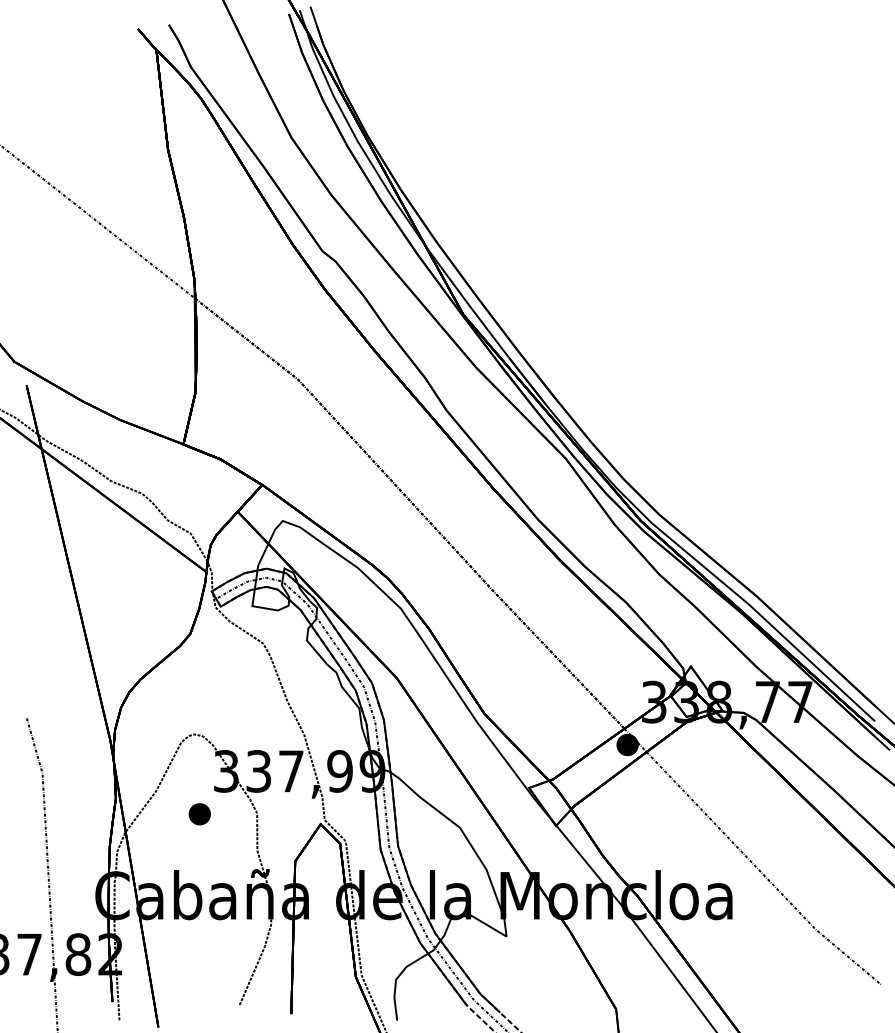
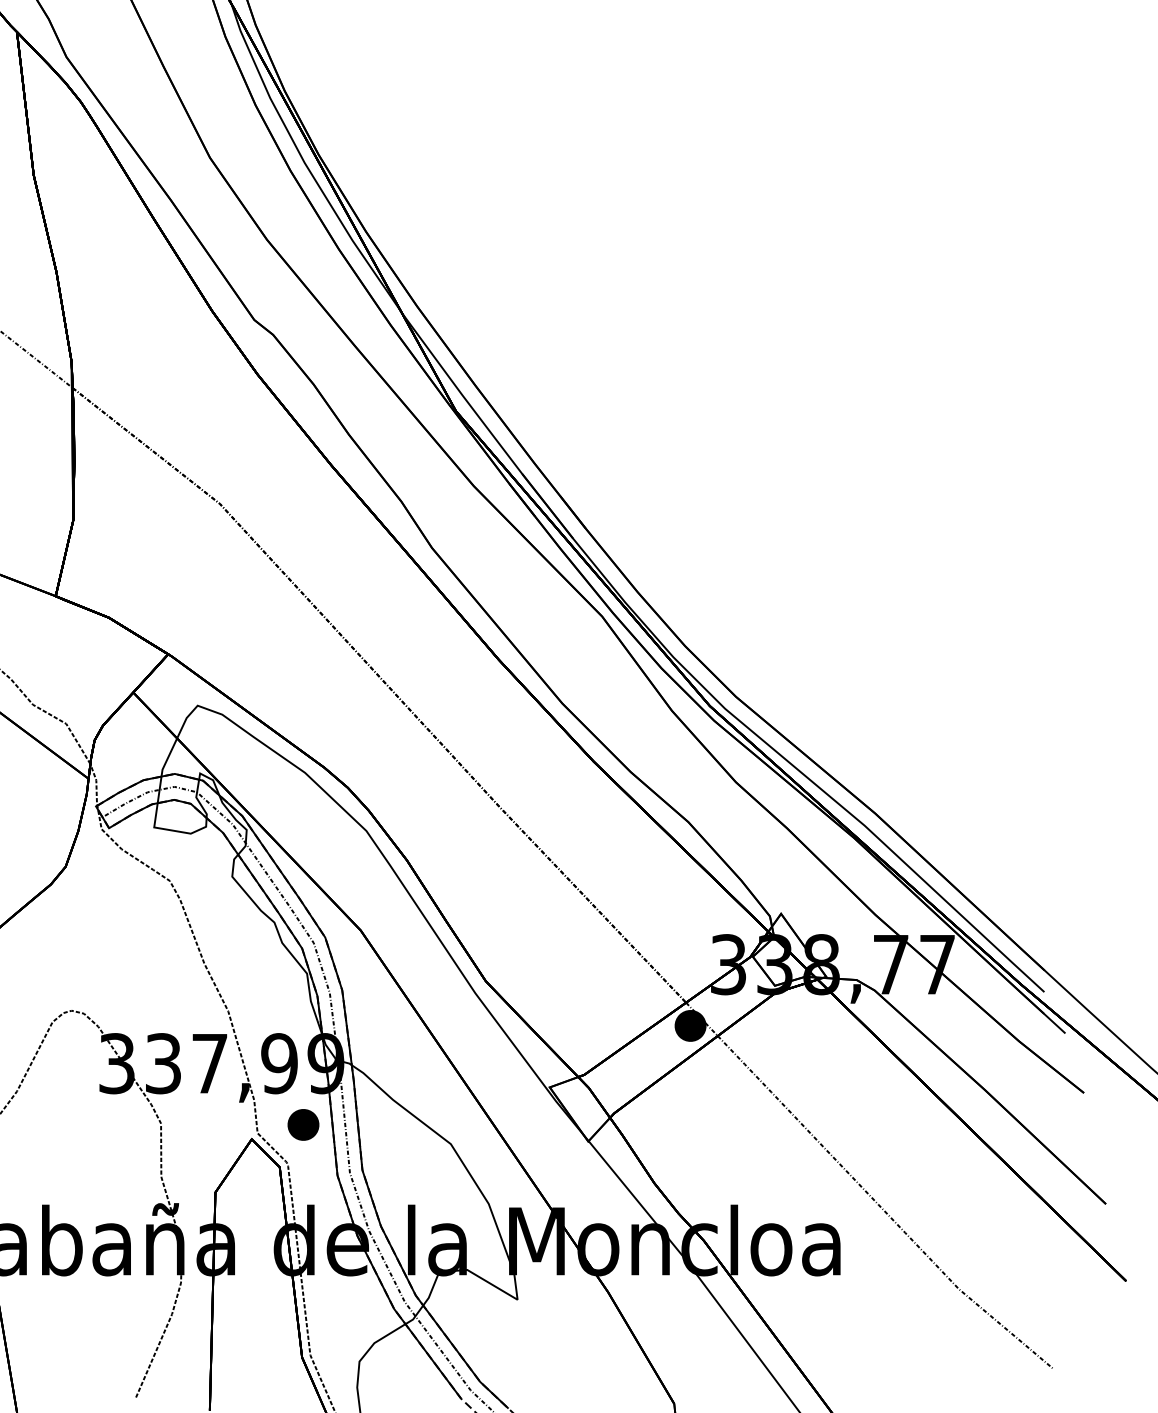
part: (199, 814) -> (303, 1125), moved

